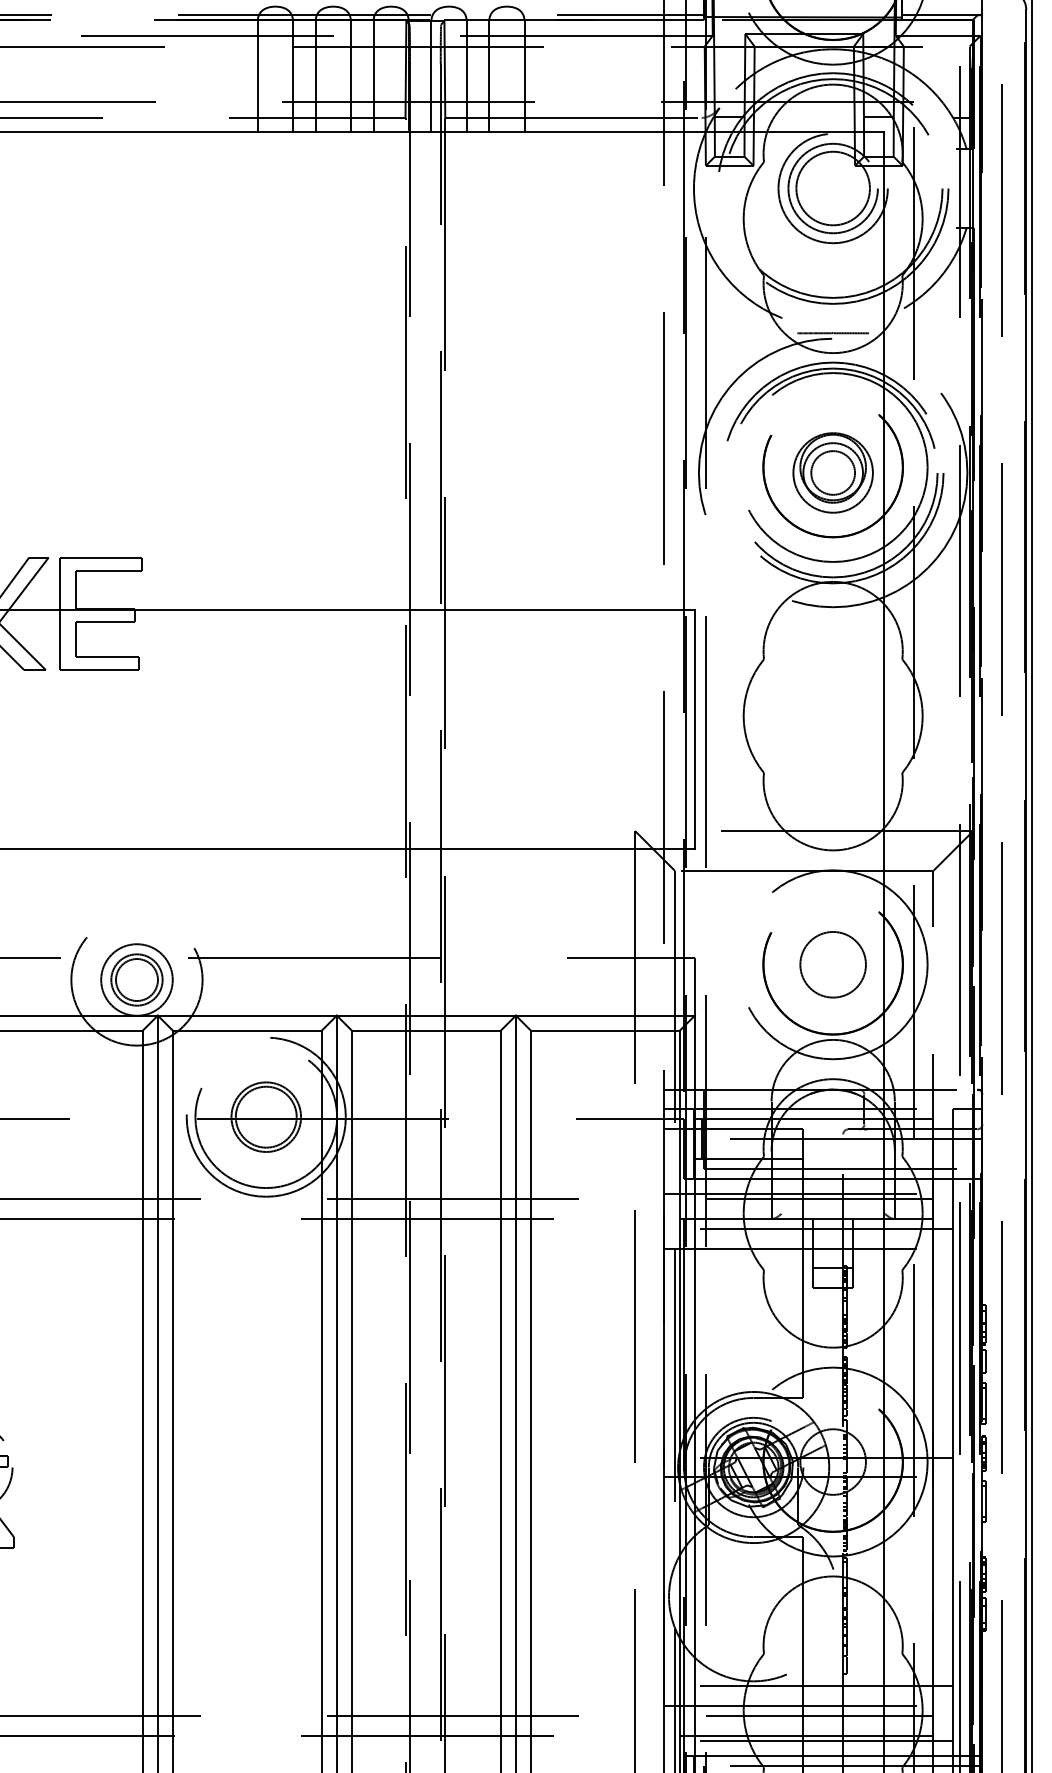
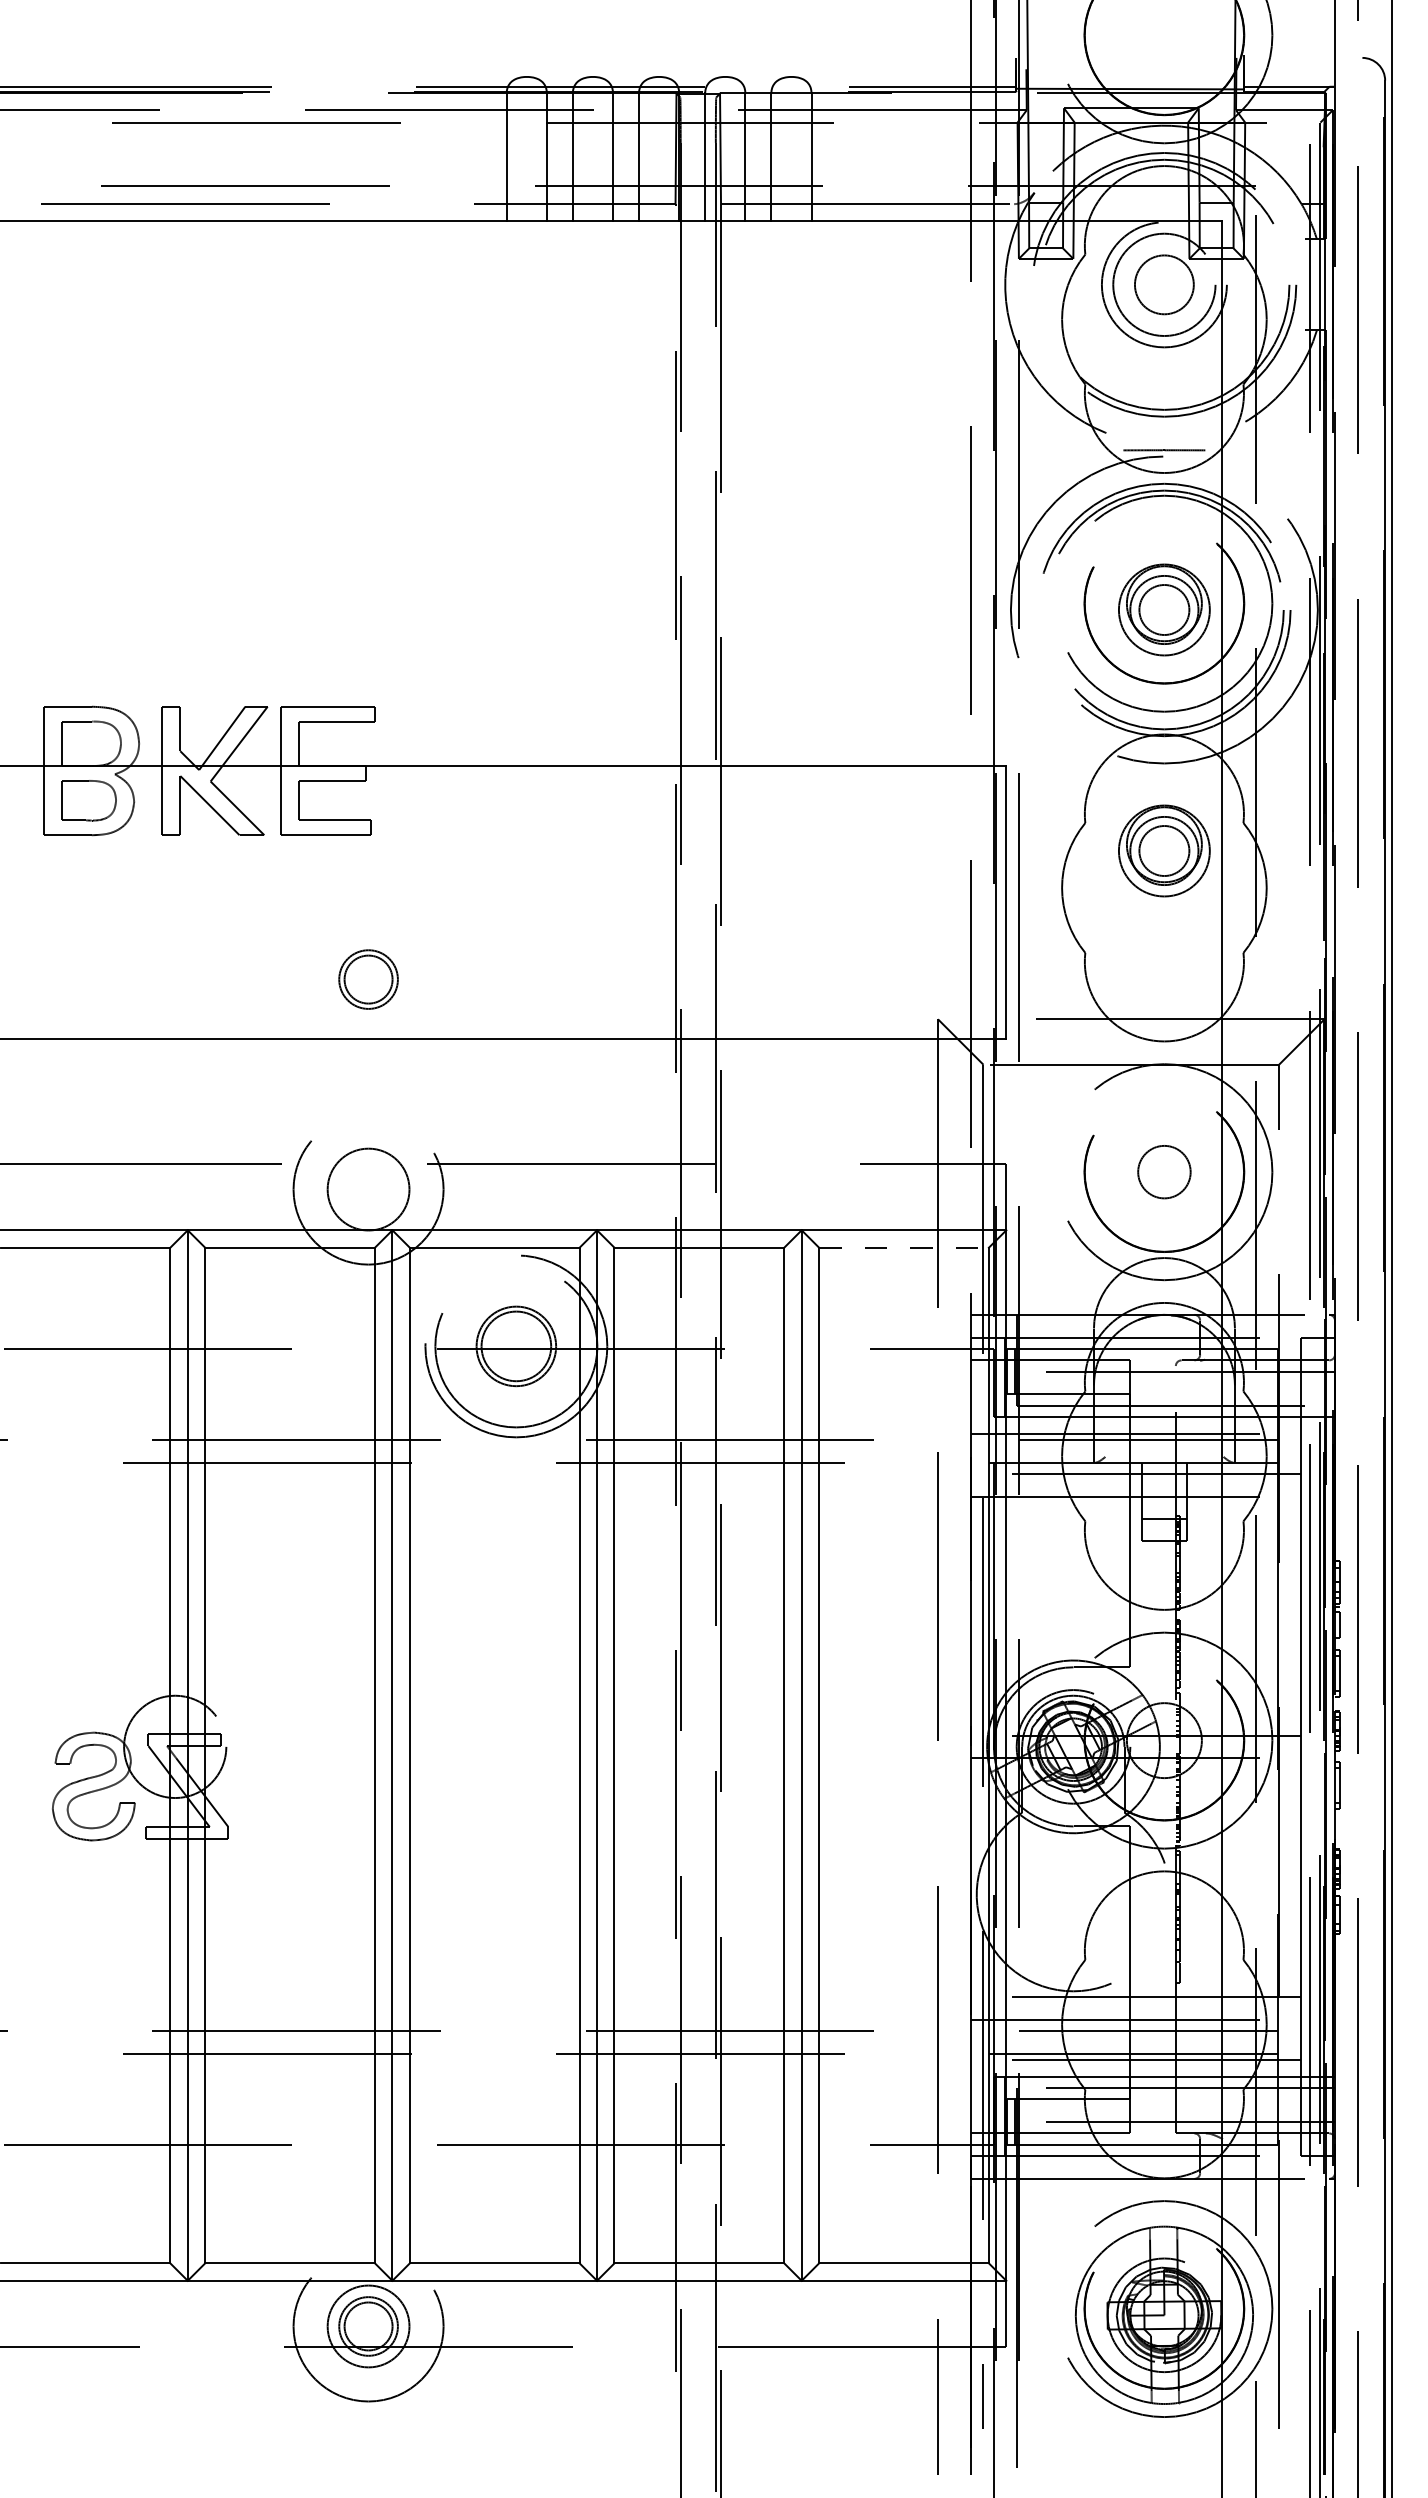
circle: (833, 188) -> (1164, 284), size x0.7
part: (833, 683) -> (1164, 850), added
circle: (833, 964) -> (1164, 1171), size x0.7
part: (136, 979) -> (368, 979), moved
line: (605, 1030) -> (904, 1247), solid -> dashed

